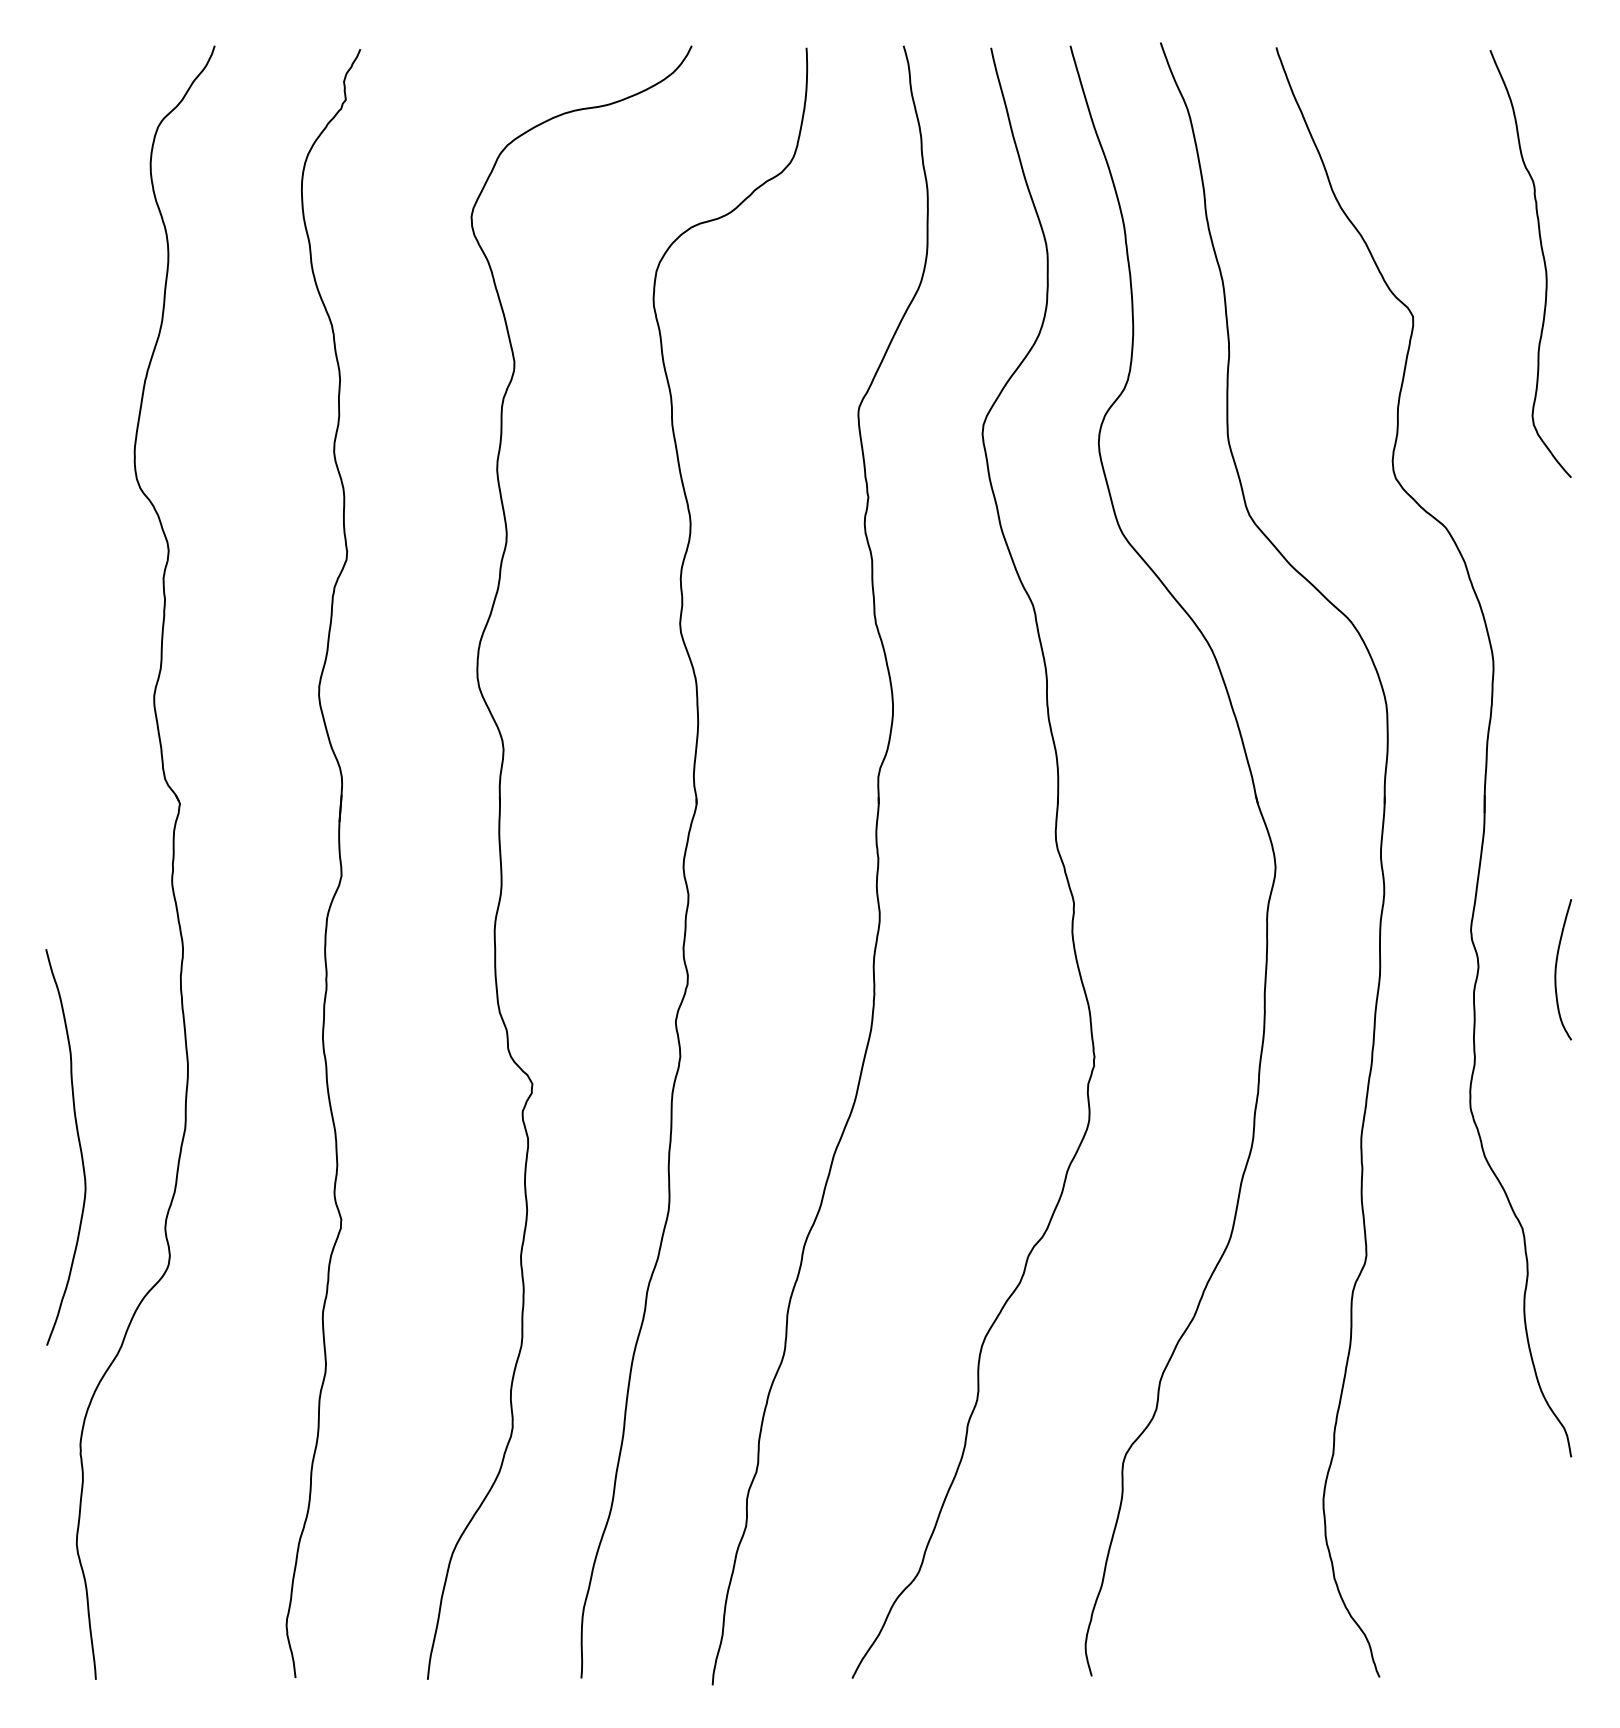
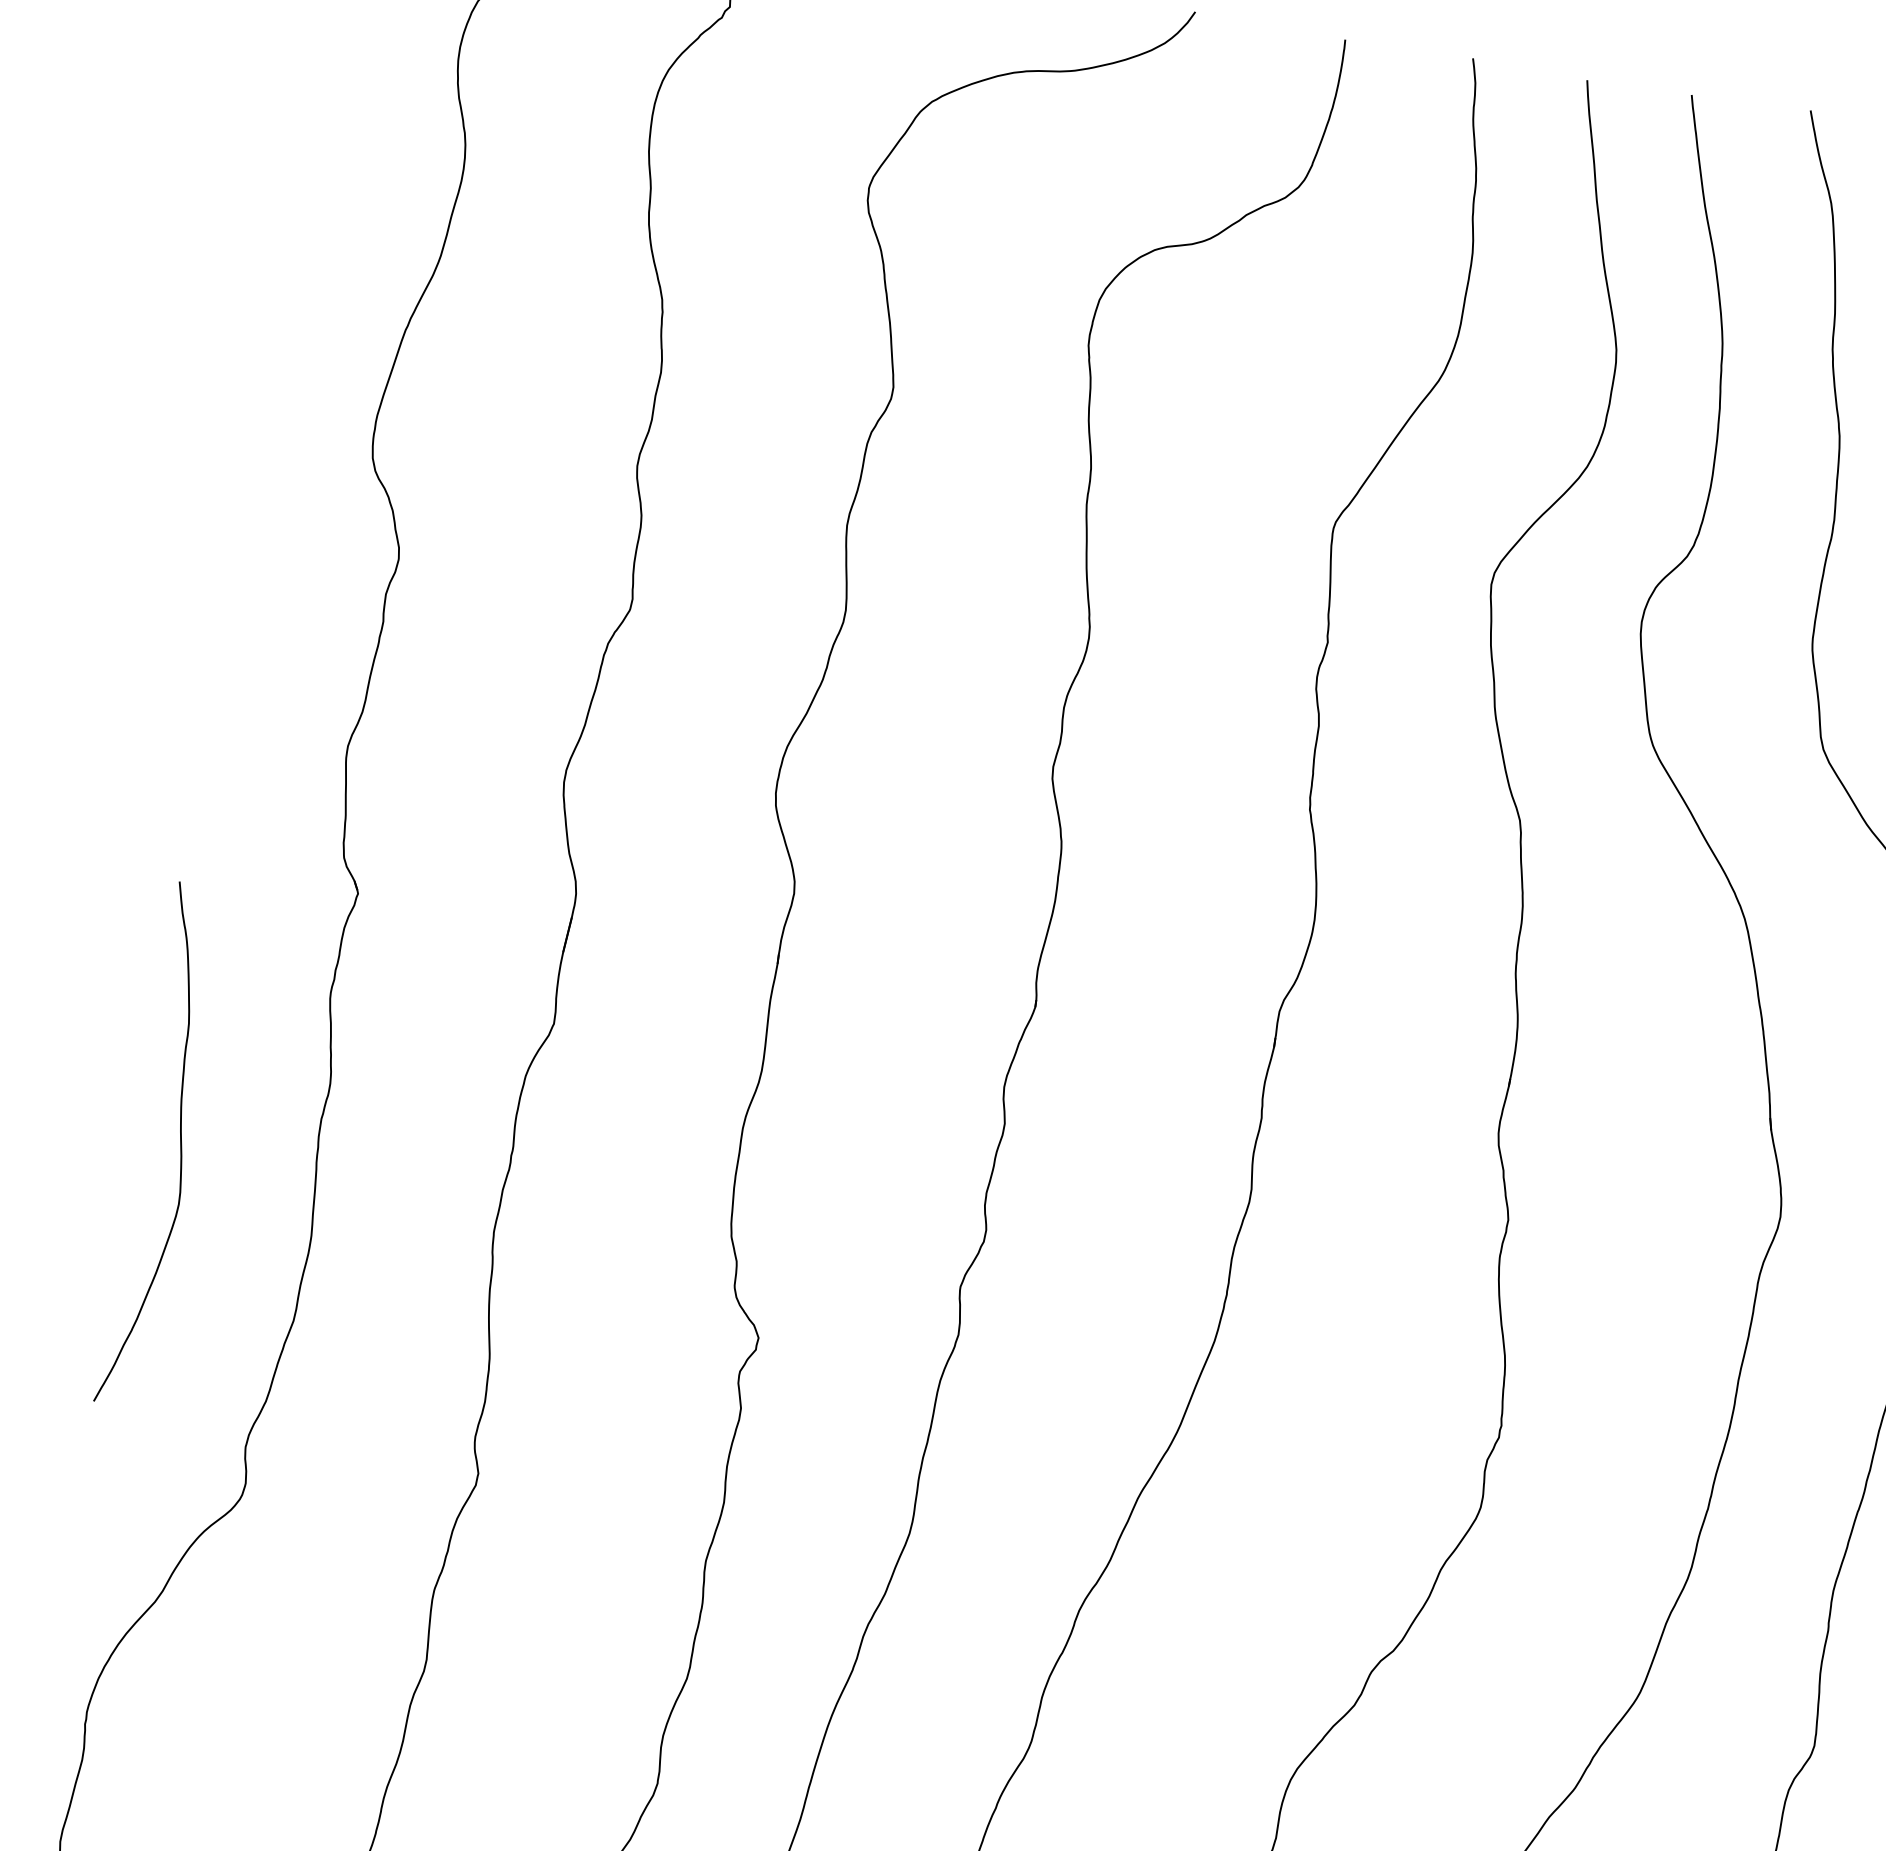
curve: (78, 1143) -> (179, 1143), moved

